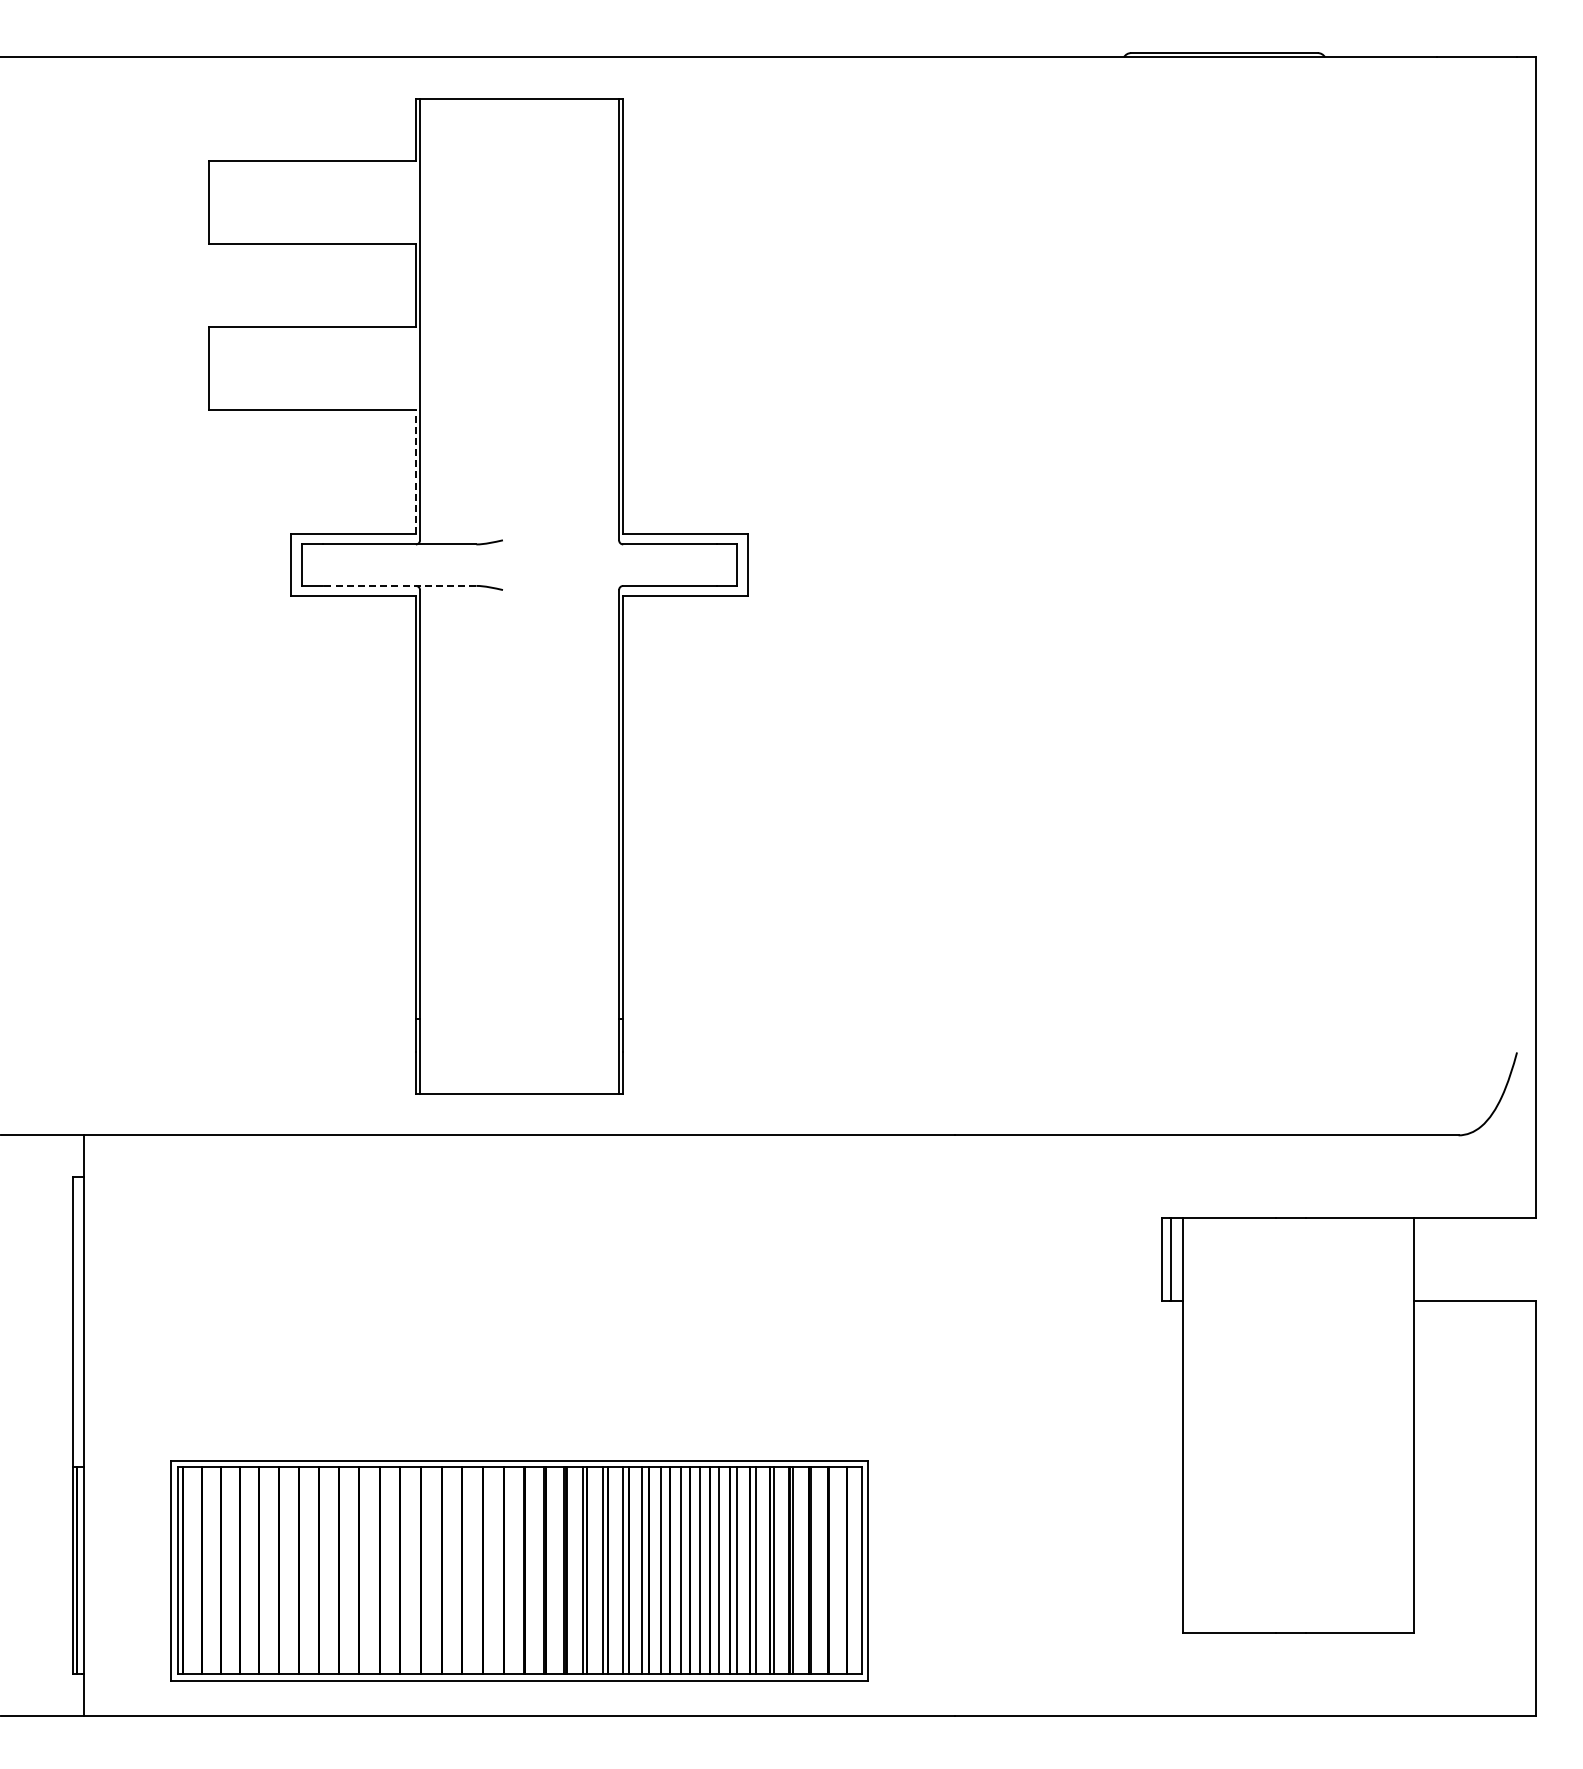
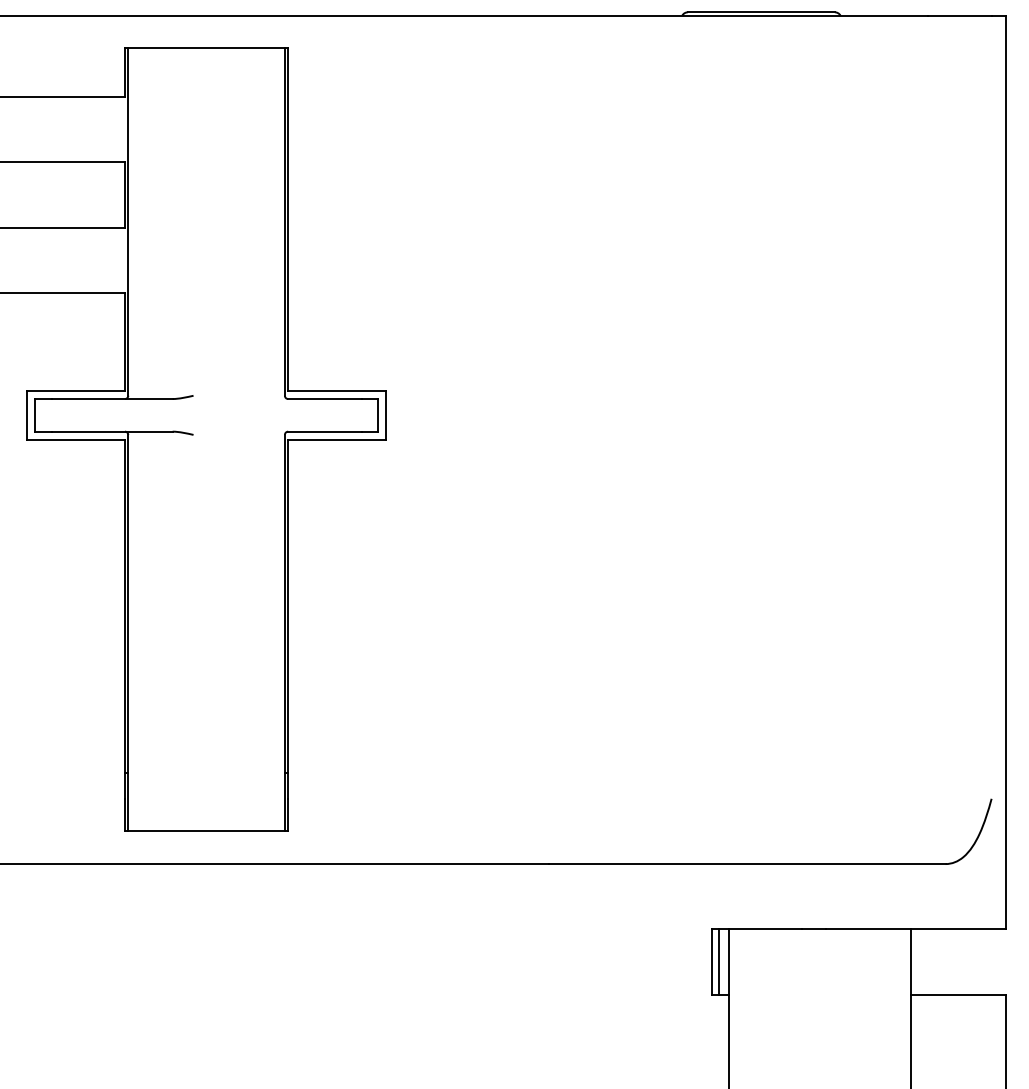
line: (415, 471) -> (124, 341), dashed -> solid
line: (399, 585) -> (112, 431), dashed -> solid

